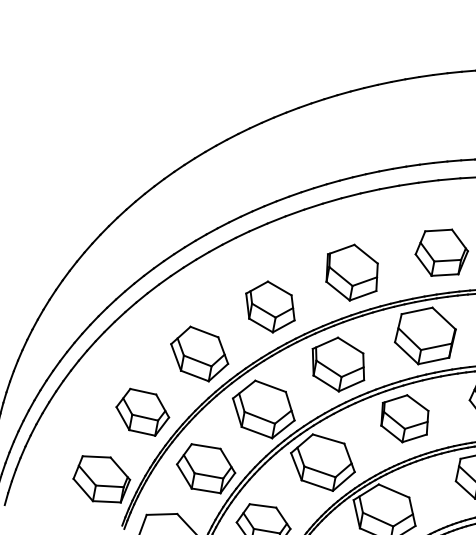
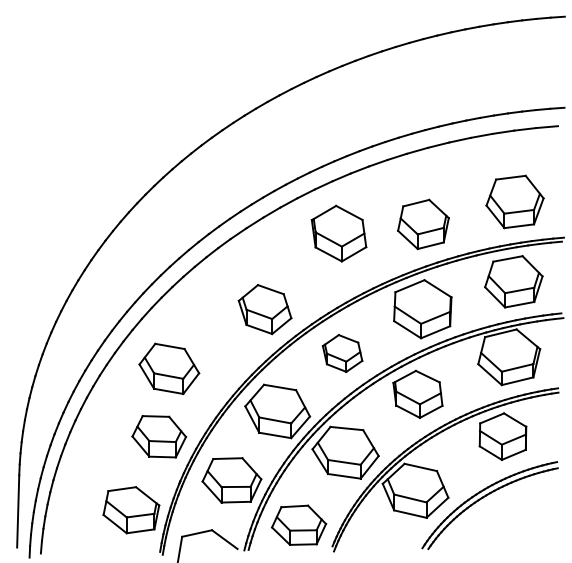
part: (351, 272) -> (338, 233), moved
part: (199, 353) -> (169, 368), moved
part: (338, 364) -> (342, 353), size x0.7

